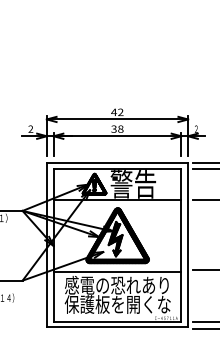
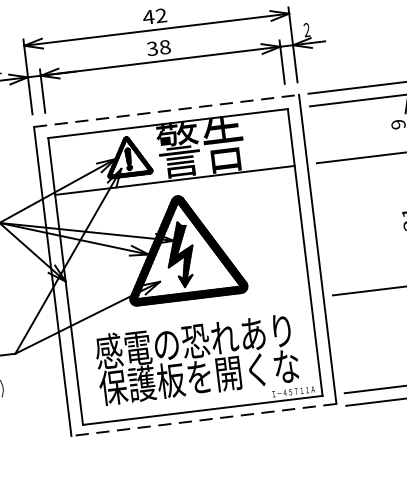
line: (117, 162) -> (166, 110), solid -> dashed
line: (117, 271) -> (191, 315), removed
line: (117, 327) -> (203, 420), solid -> dashed

